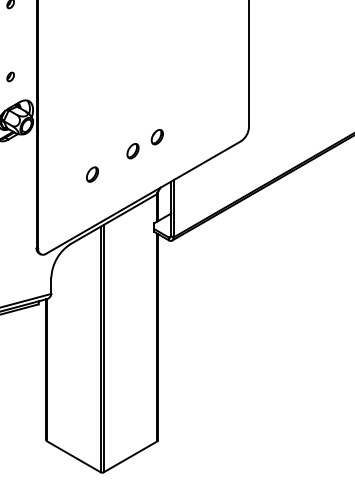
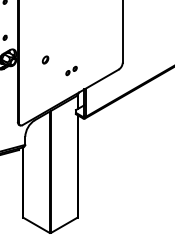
part: (145, 143) -> (71, 70), size x0.6
part: (92, 173) -> (45, 59), moved

